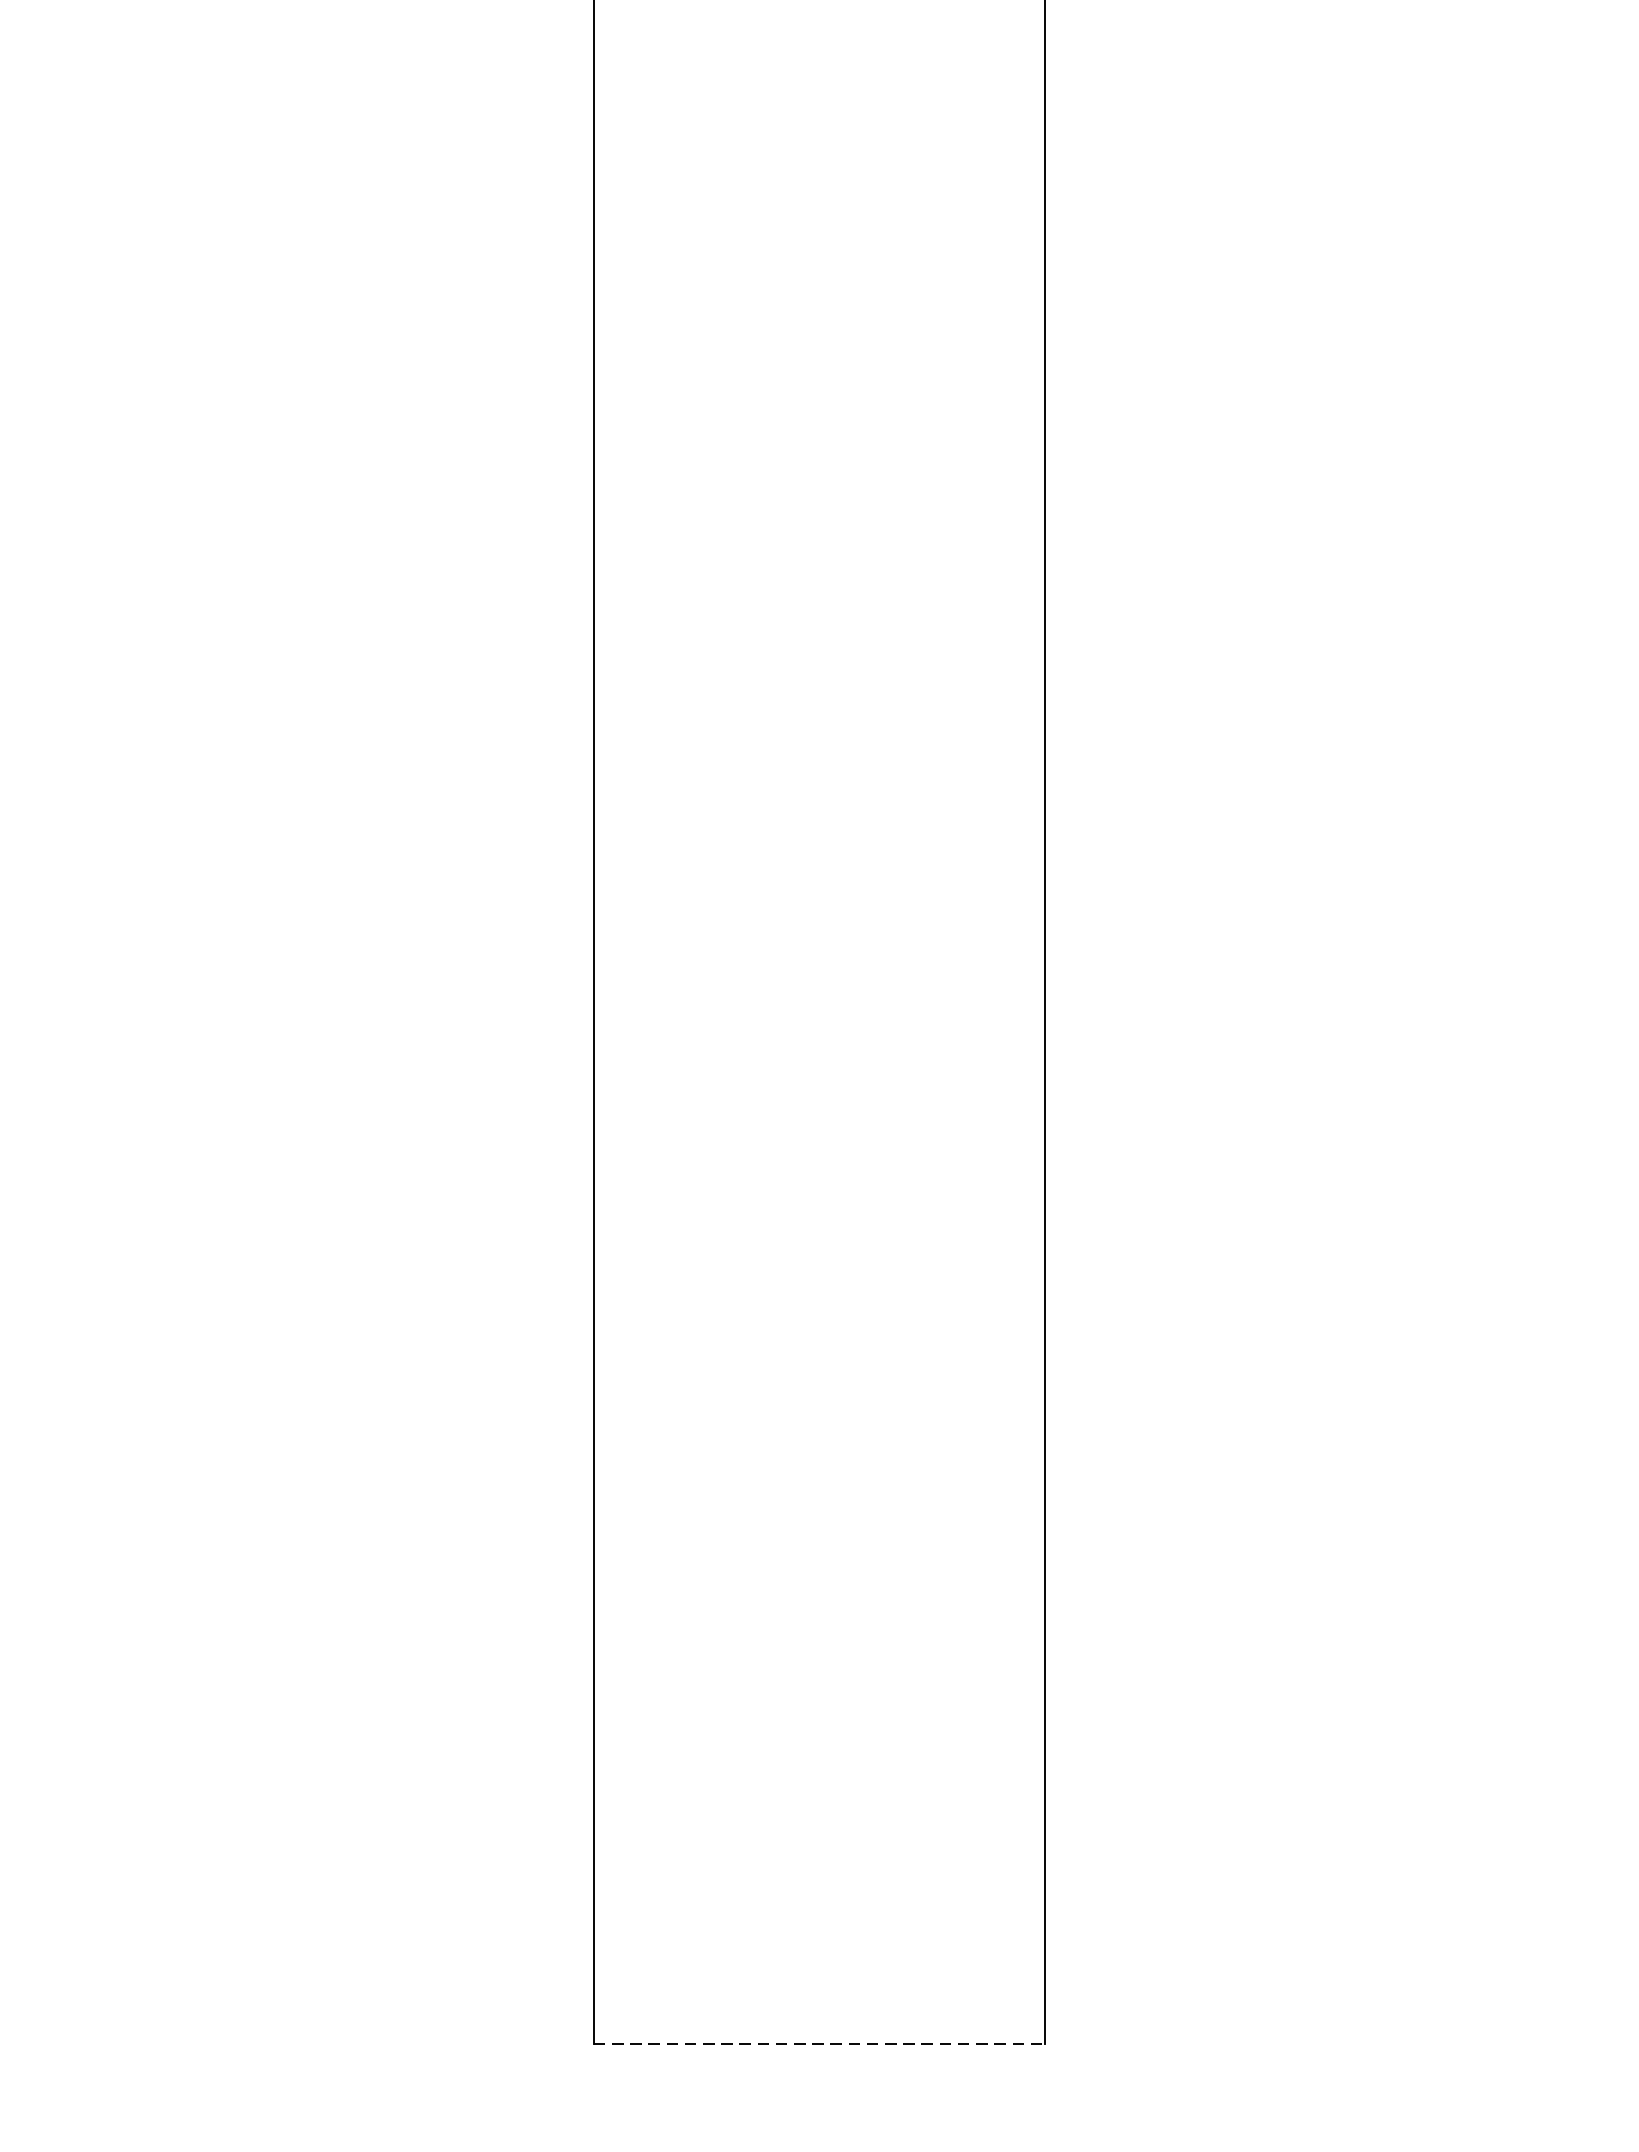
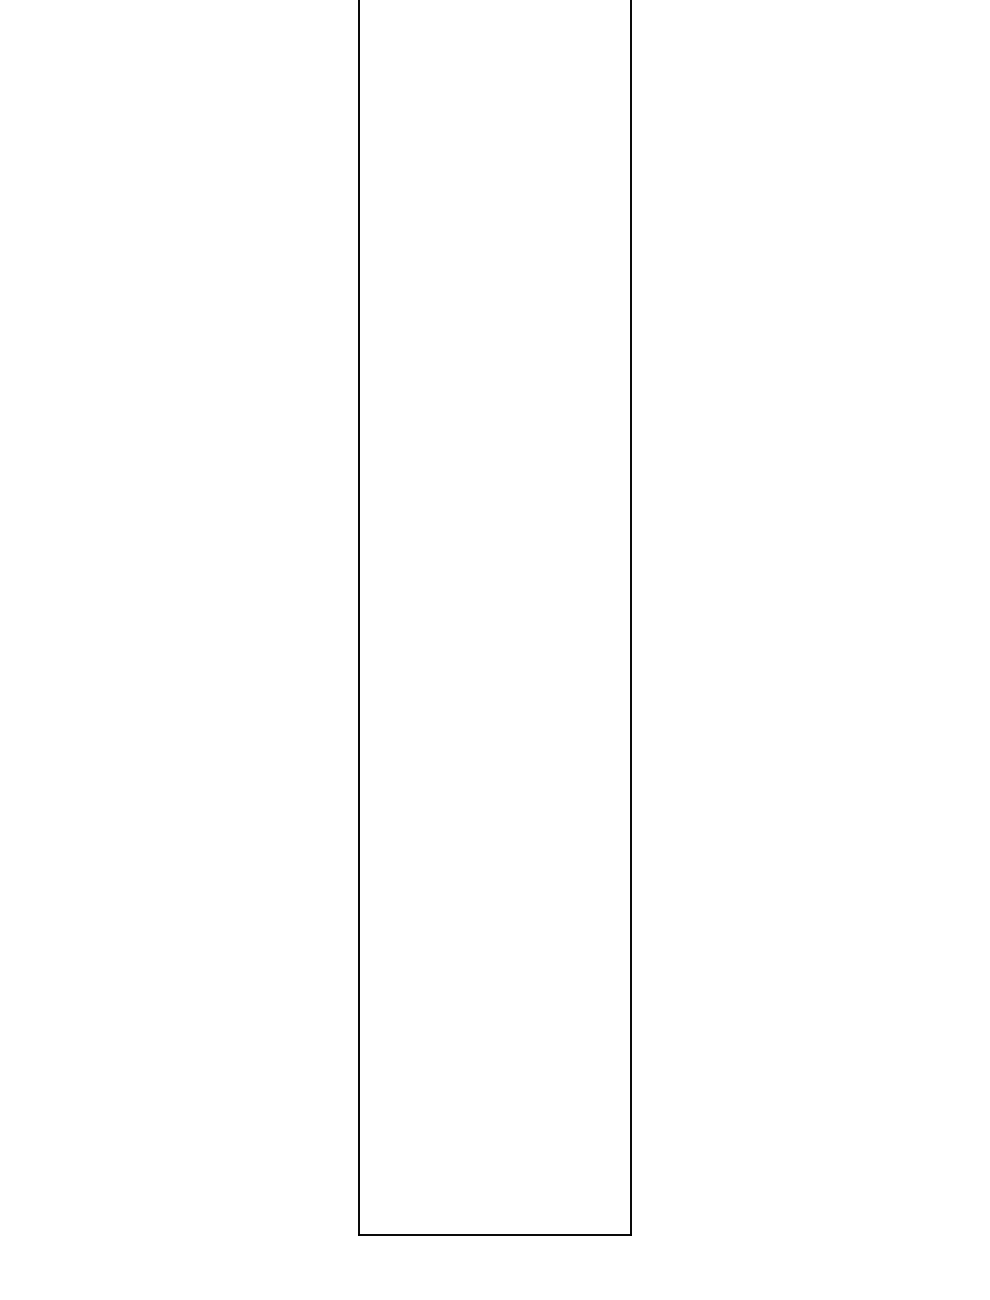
line: (820, 2043) -> (495, 1234), dashed -> solid

